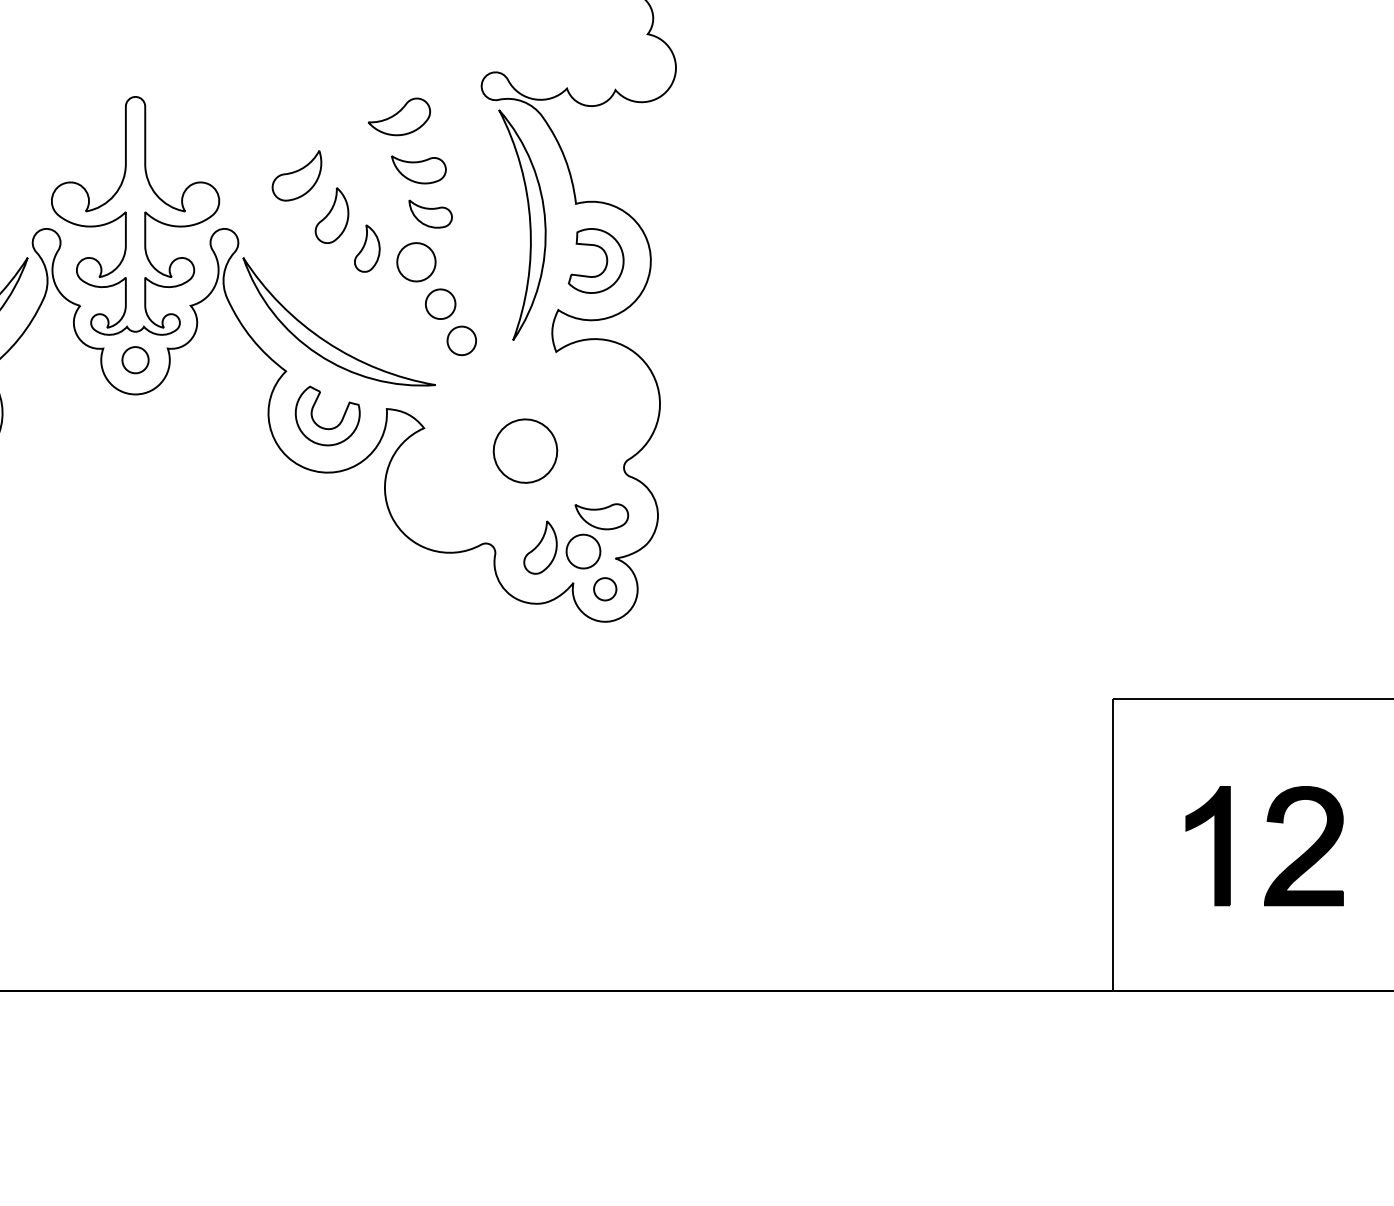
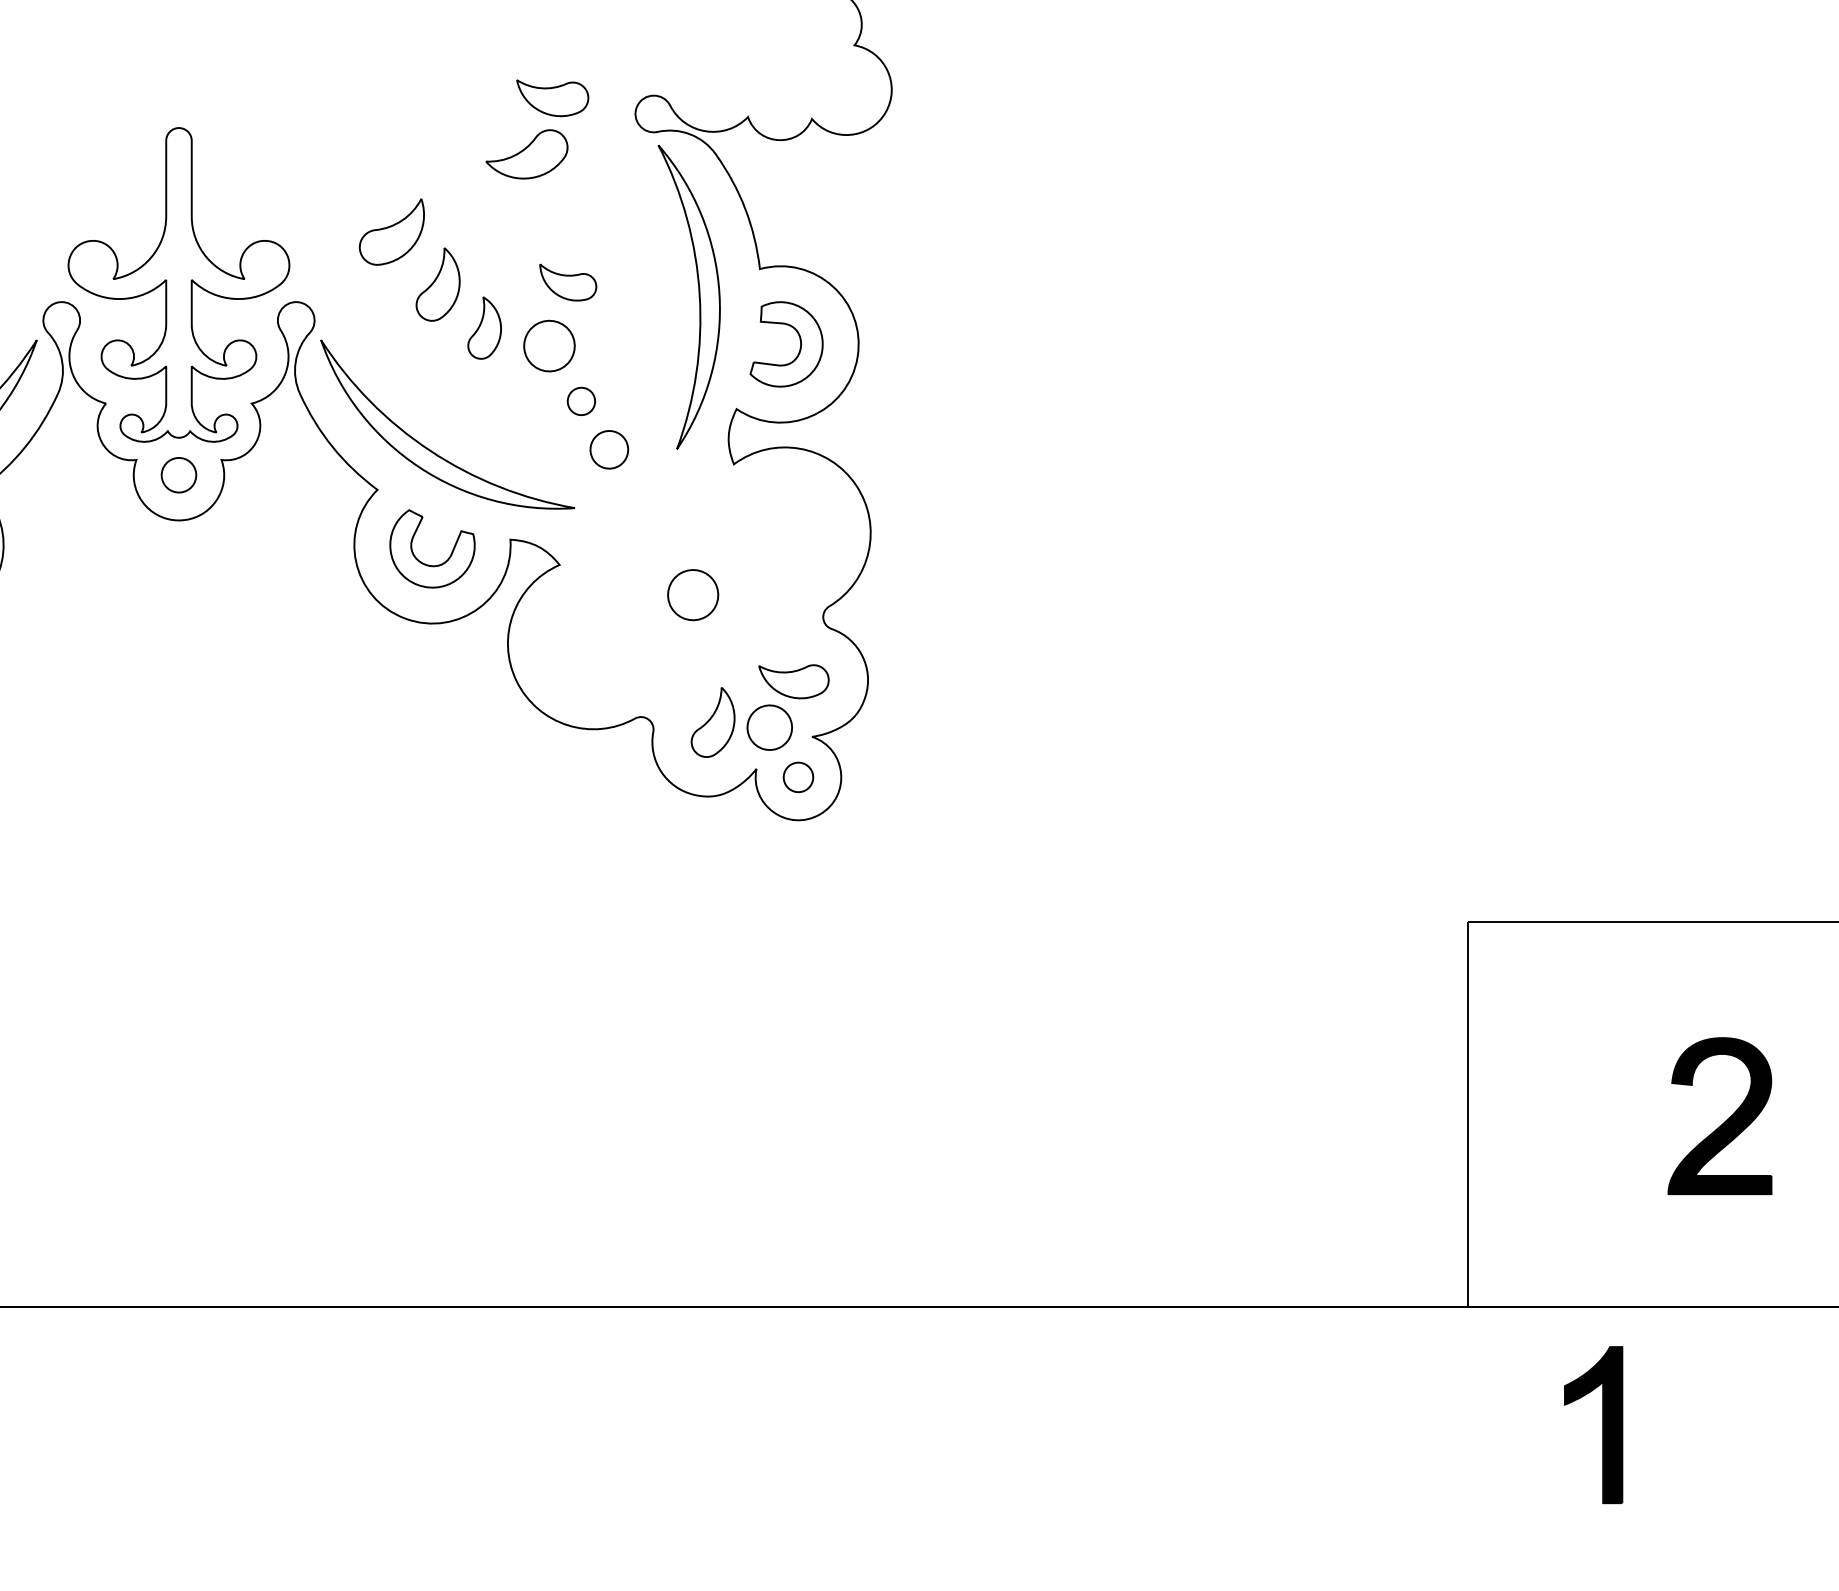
part: (418, 170) -> (552, 98), moved
part: (440, 304) -> (581, 401), size x0.7
part: (524, 450) -> (692, 594), size x0.6
part: (1214, 846) -> (1602, 1425), moved

